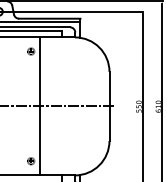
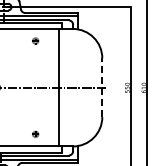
line: (39, 106) -> (58, 87), moved
line: (109, 106) -> (102, 87), solid -> dashed

